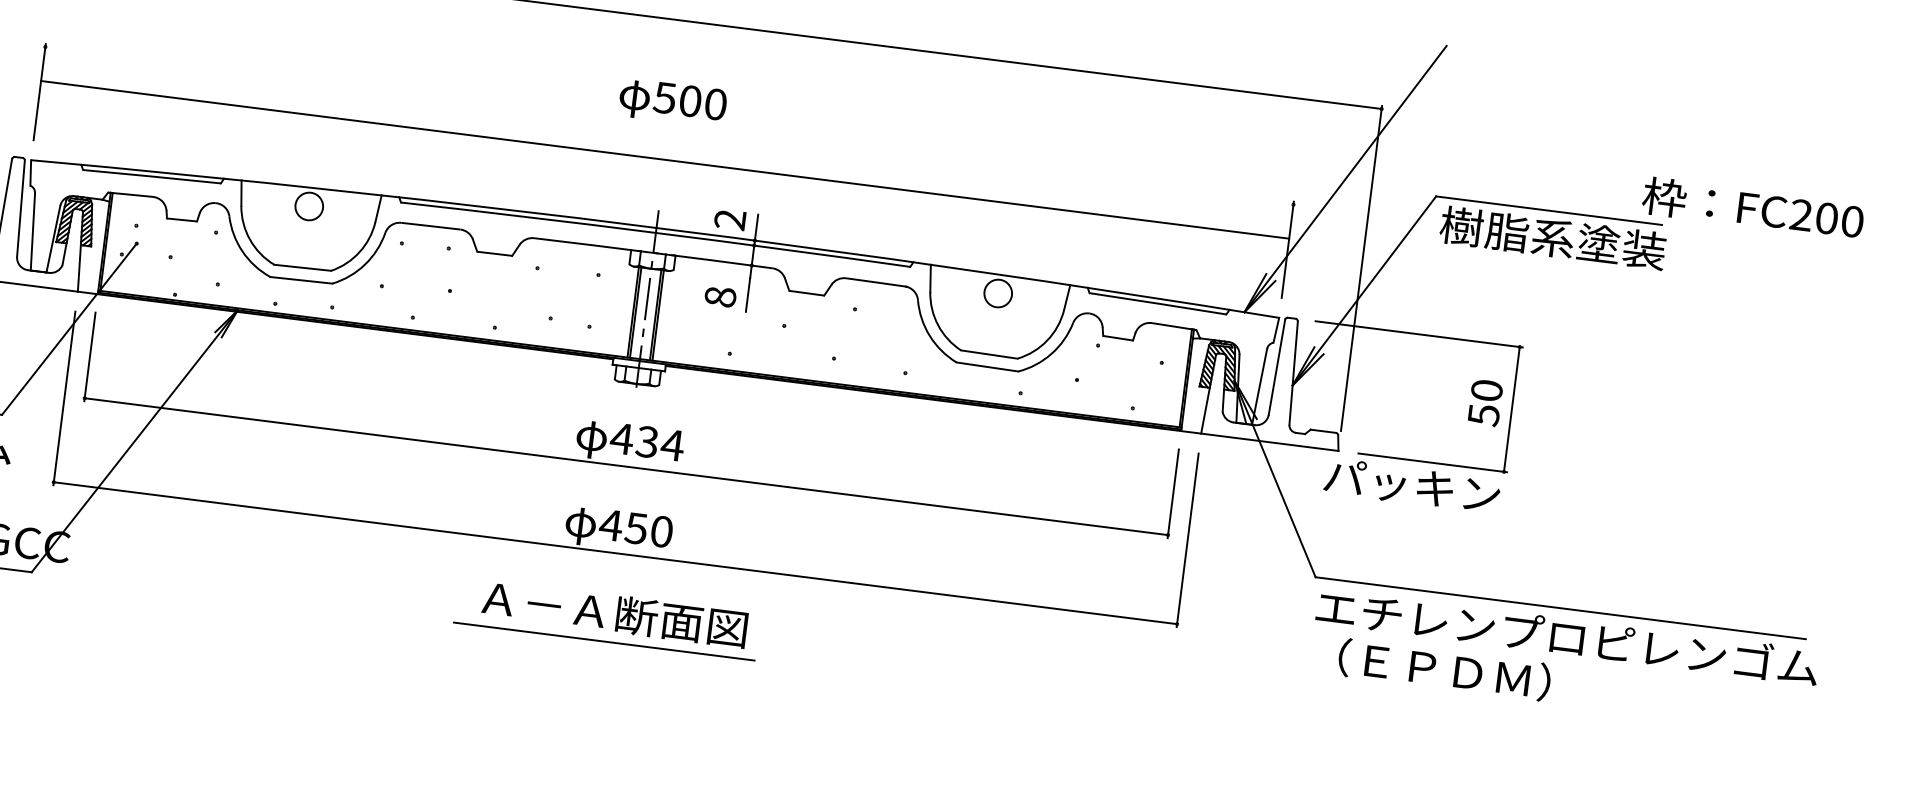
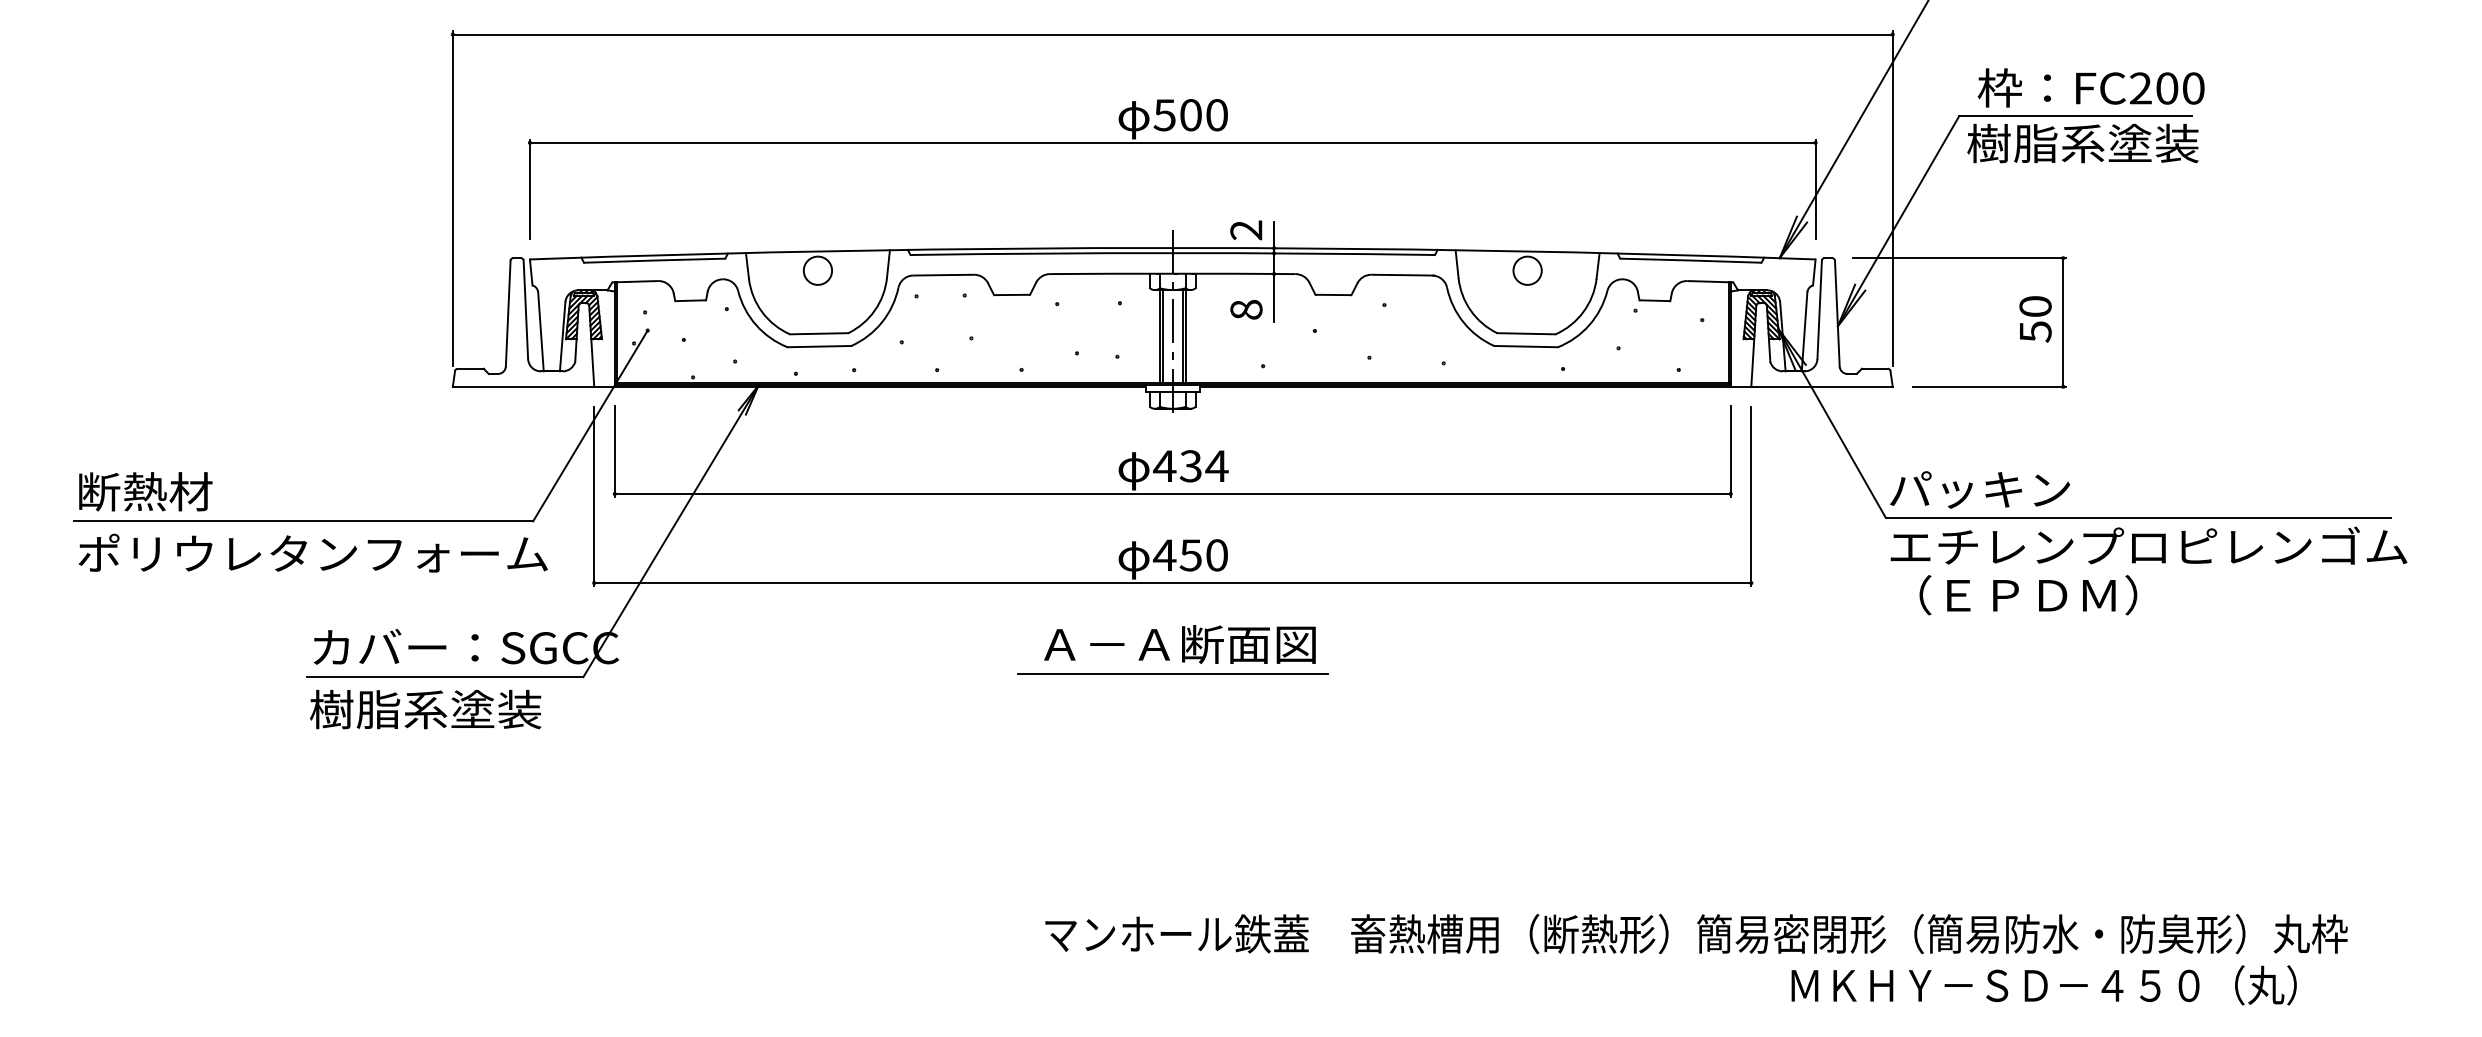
line: (664, 159) -> (1172, 142), moved
text: (1752, 208) -> (2090, 87), moved
text: (1411, 485) -> (1979, 489), moved

